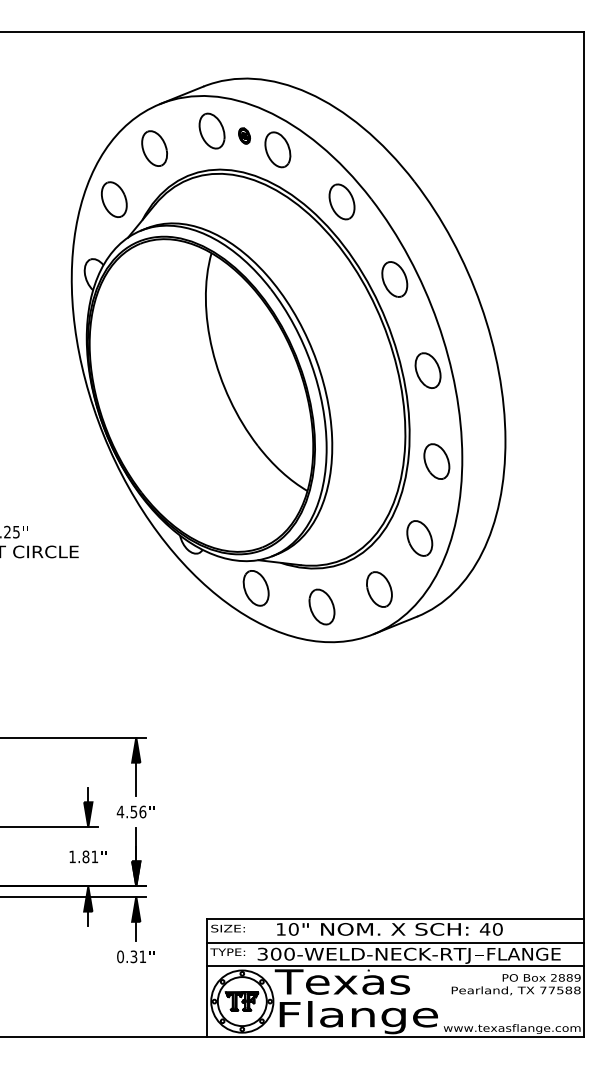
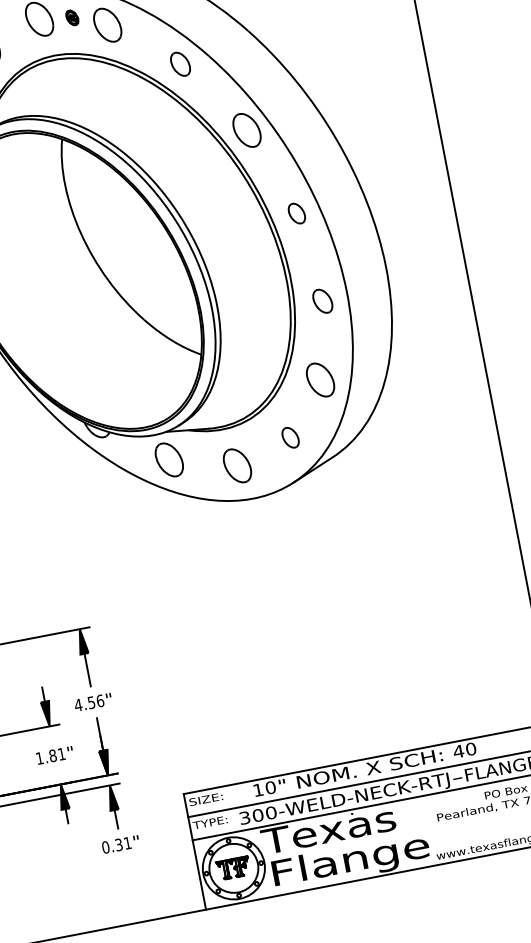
part: (341, 201) -> (179, 63), size x0.7
part: (427, 370) -> (296, 213), size x0.6
part: (436, 461) -> (322, 301), size x0.7
part: (379, 589) -> (290, 437), size x0.6

